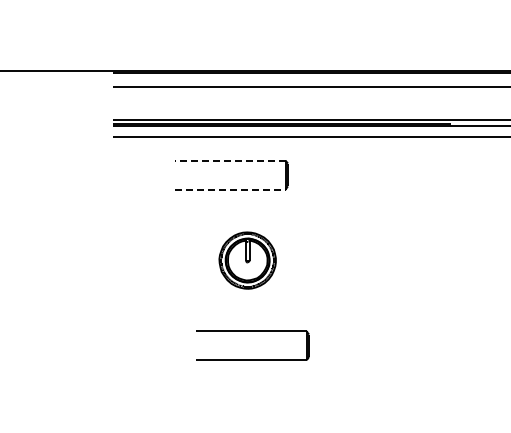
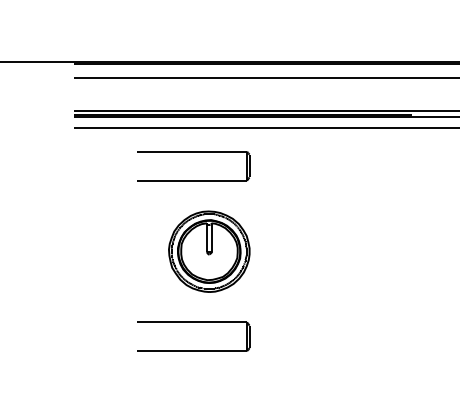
line: (229, 160) -> (191, 151), dashed -> solid
line: (230, 189) -> (192, 180), dashed -> solid
part: (247, 260) -> (209, 251), size x1.43
part: (252, 331) -> (193, 322), moved

